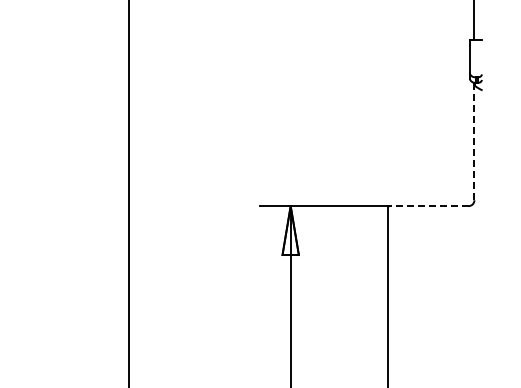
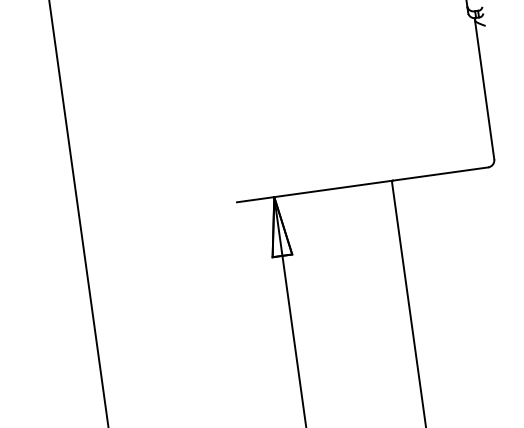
line: (474, 141) -> (484, 88), dashed -> solid
line: (429, 206) -> (441, 174), dashed -> solid

